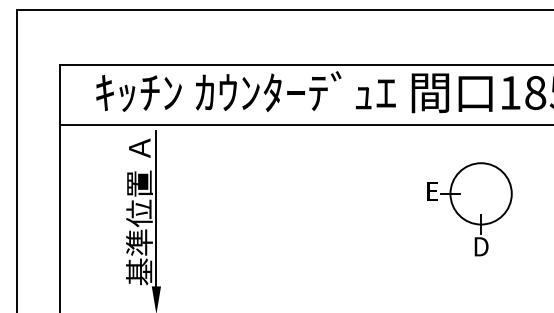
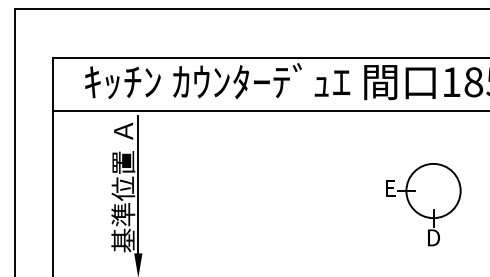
part: (469, 209) -> (423, 204), moved

